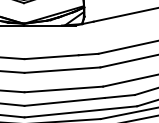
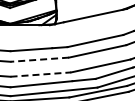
line: (62, 69) -> (39, 59), solid -> dashed
line: (64, 89) -> (41, 74), solid -> dashed

